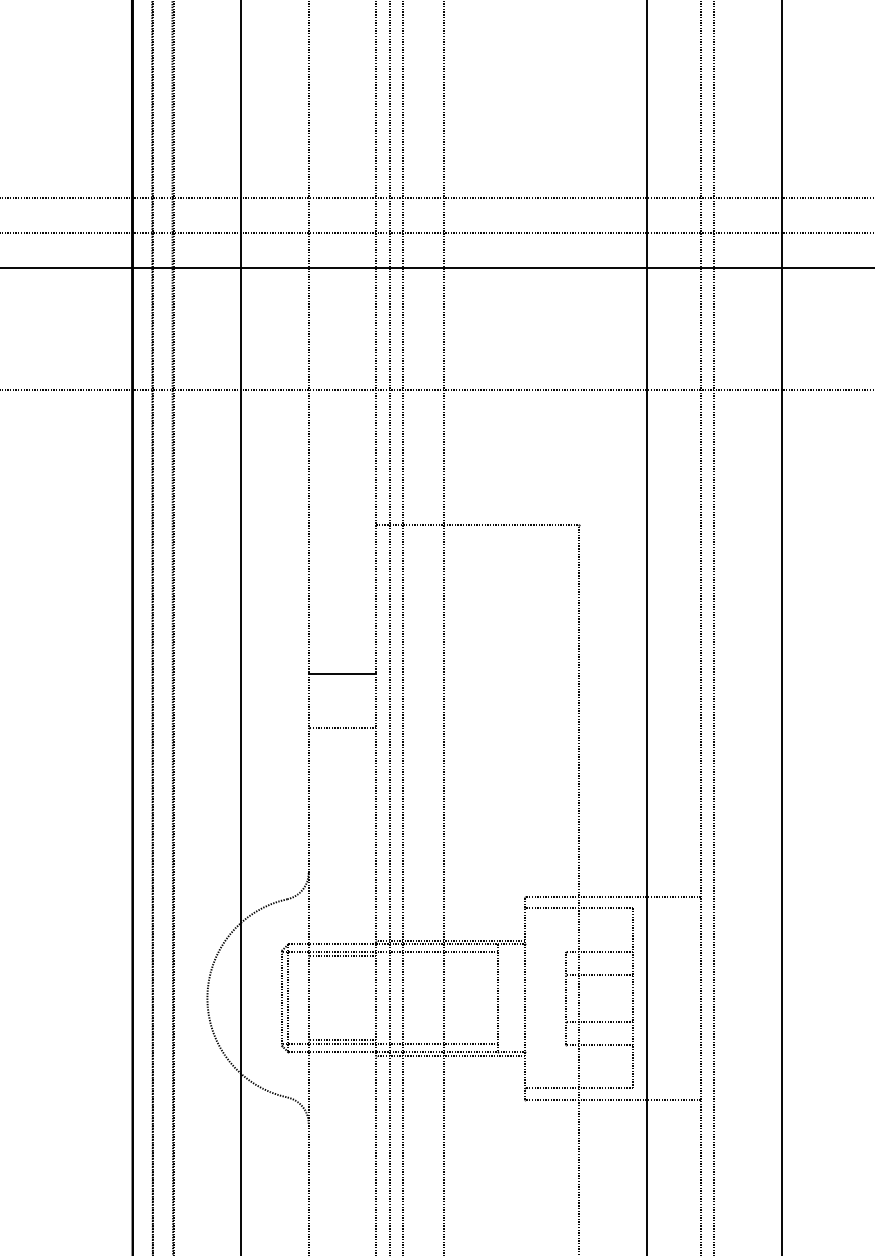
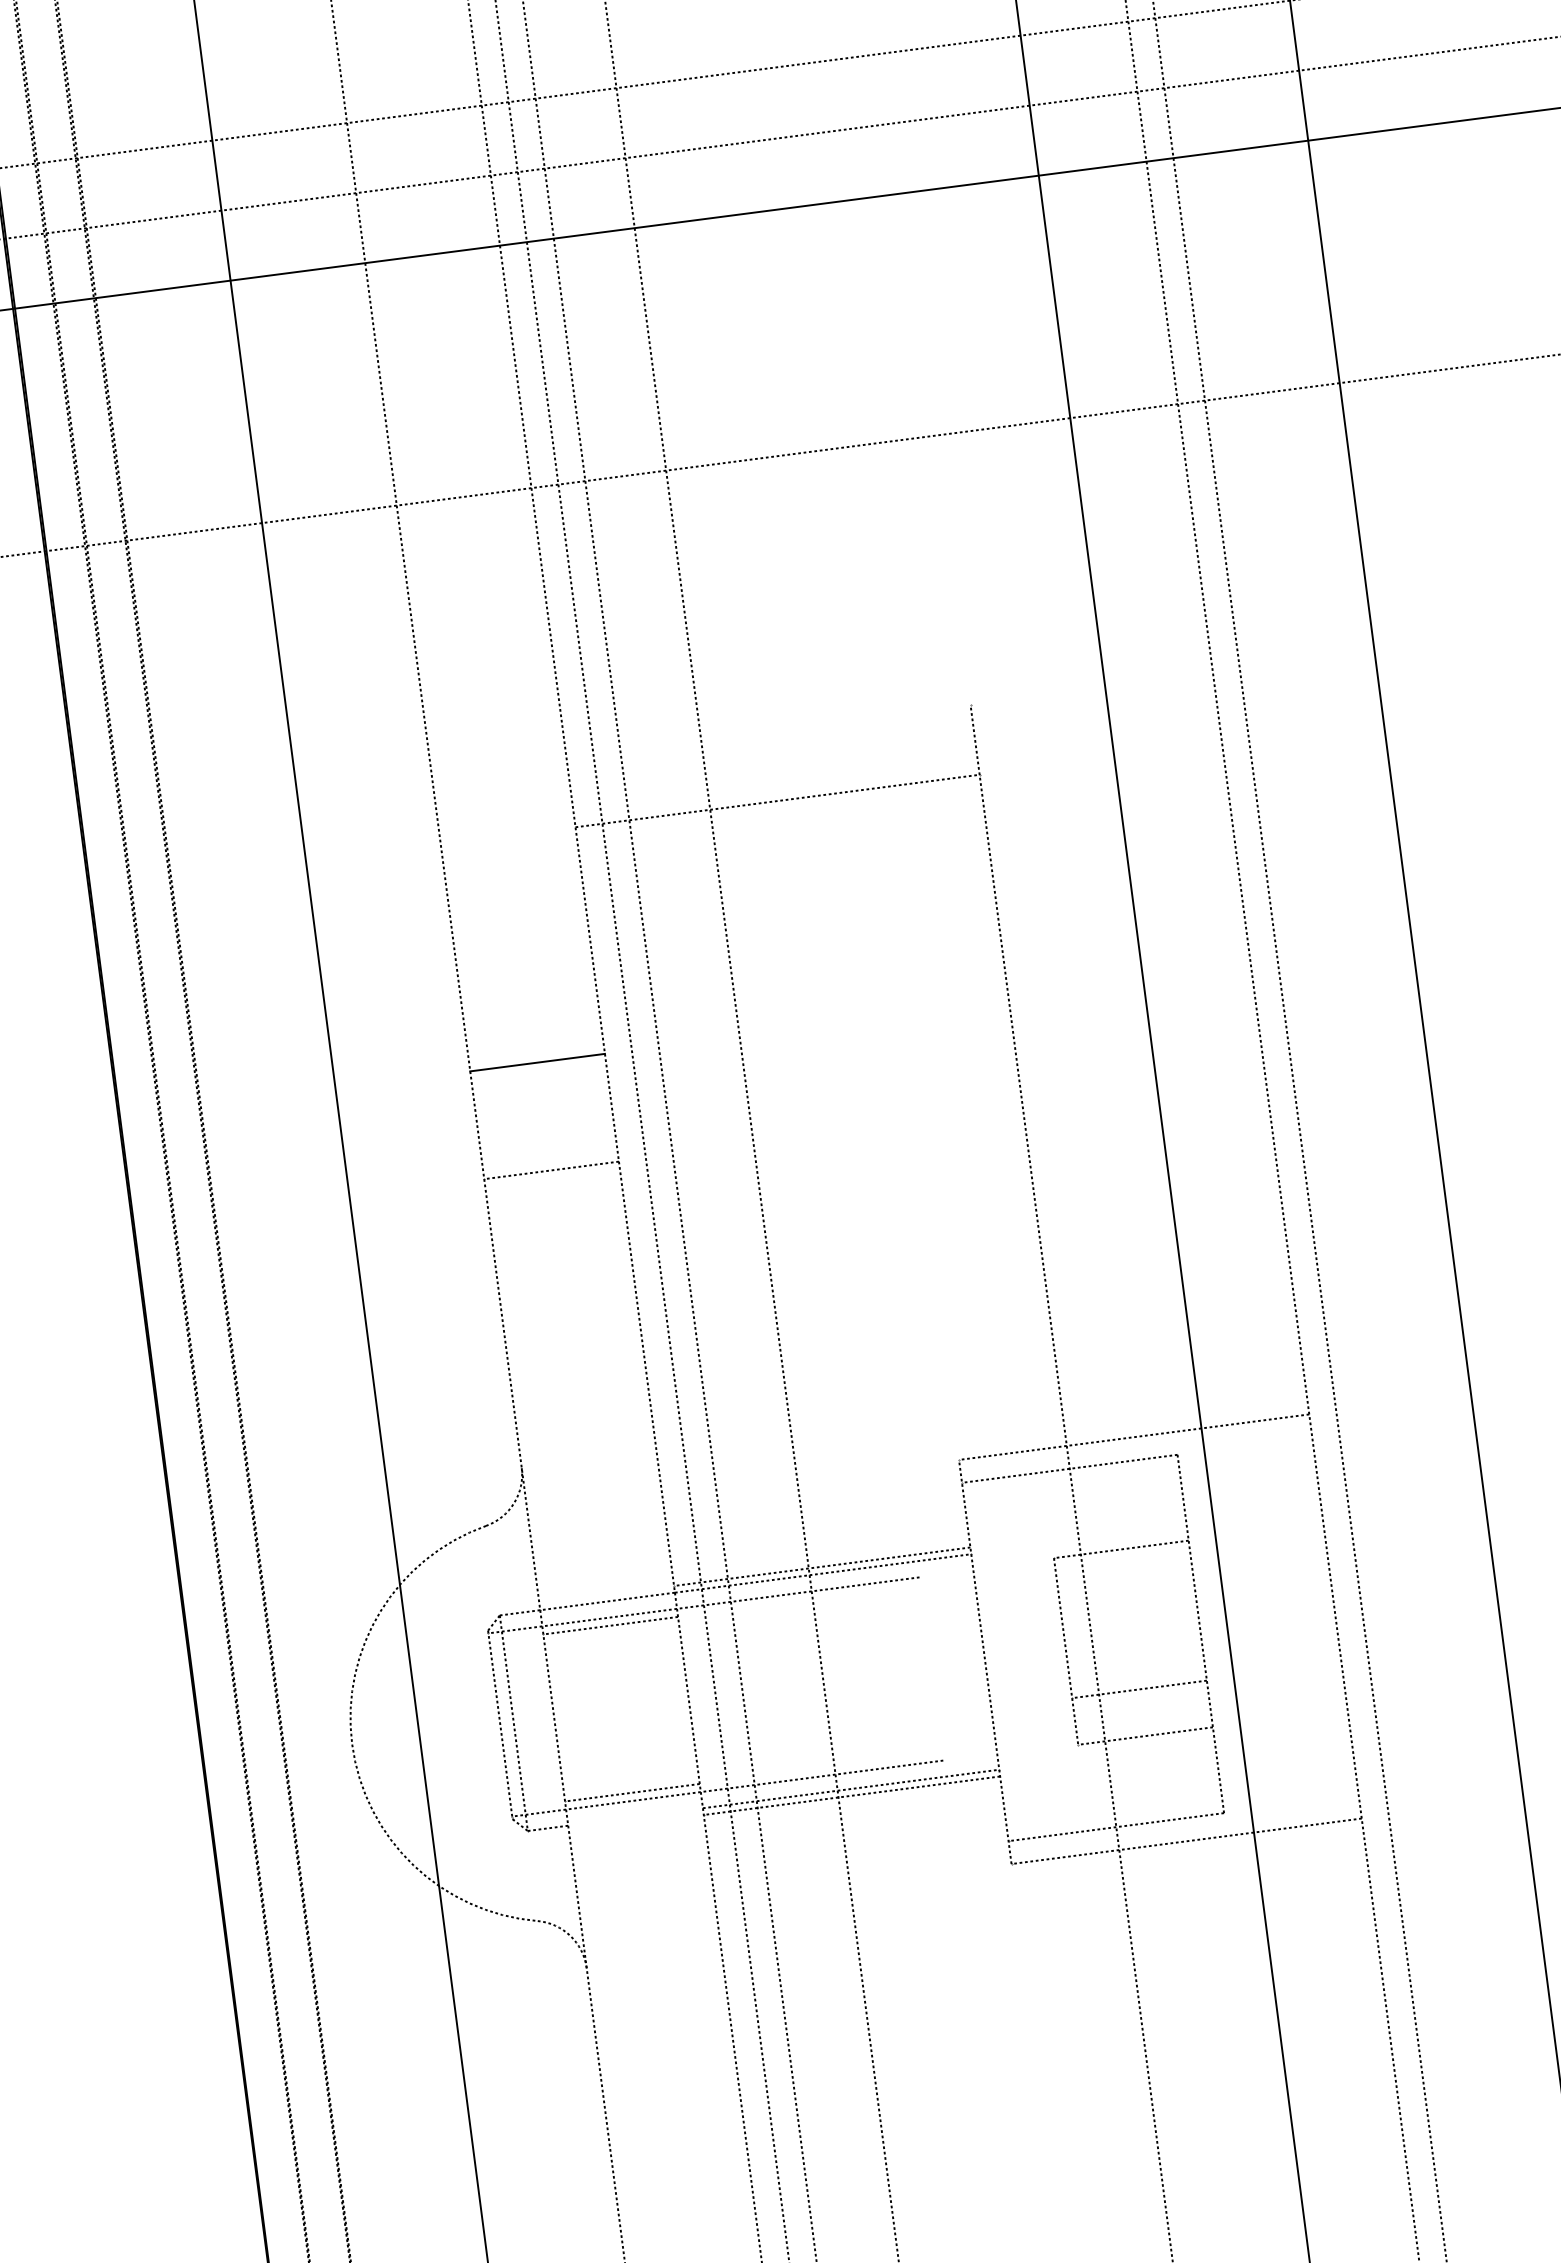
line: (477, 525) -> (777, 801), moved
line: (599, 974) -> (1127, 1595), removed
line: (498, 998) -> (932, 1669), removed
line: (342, 1052) -> (635, 1817), removed

